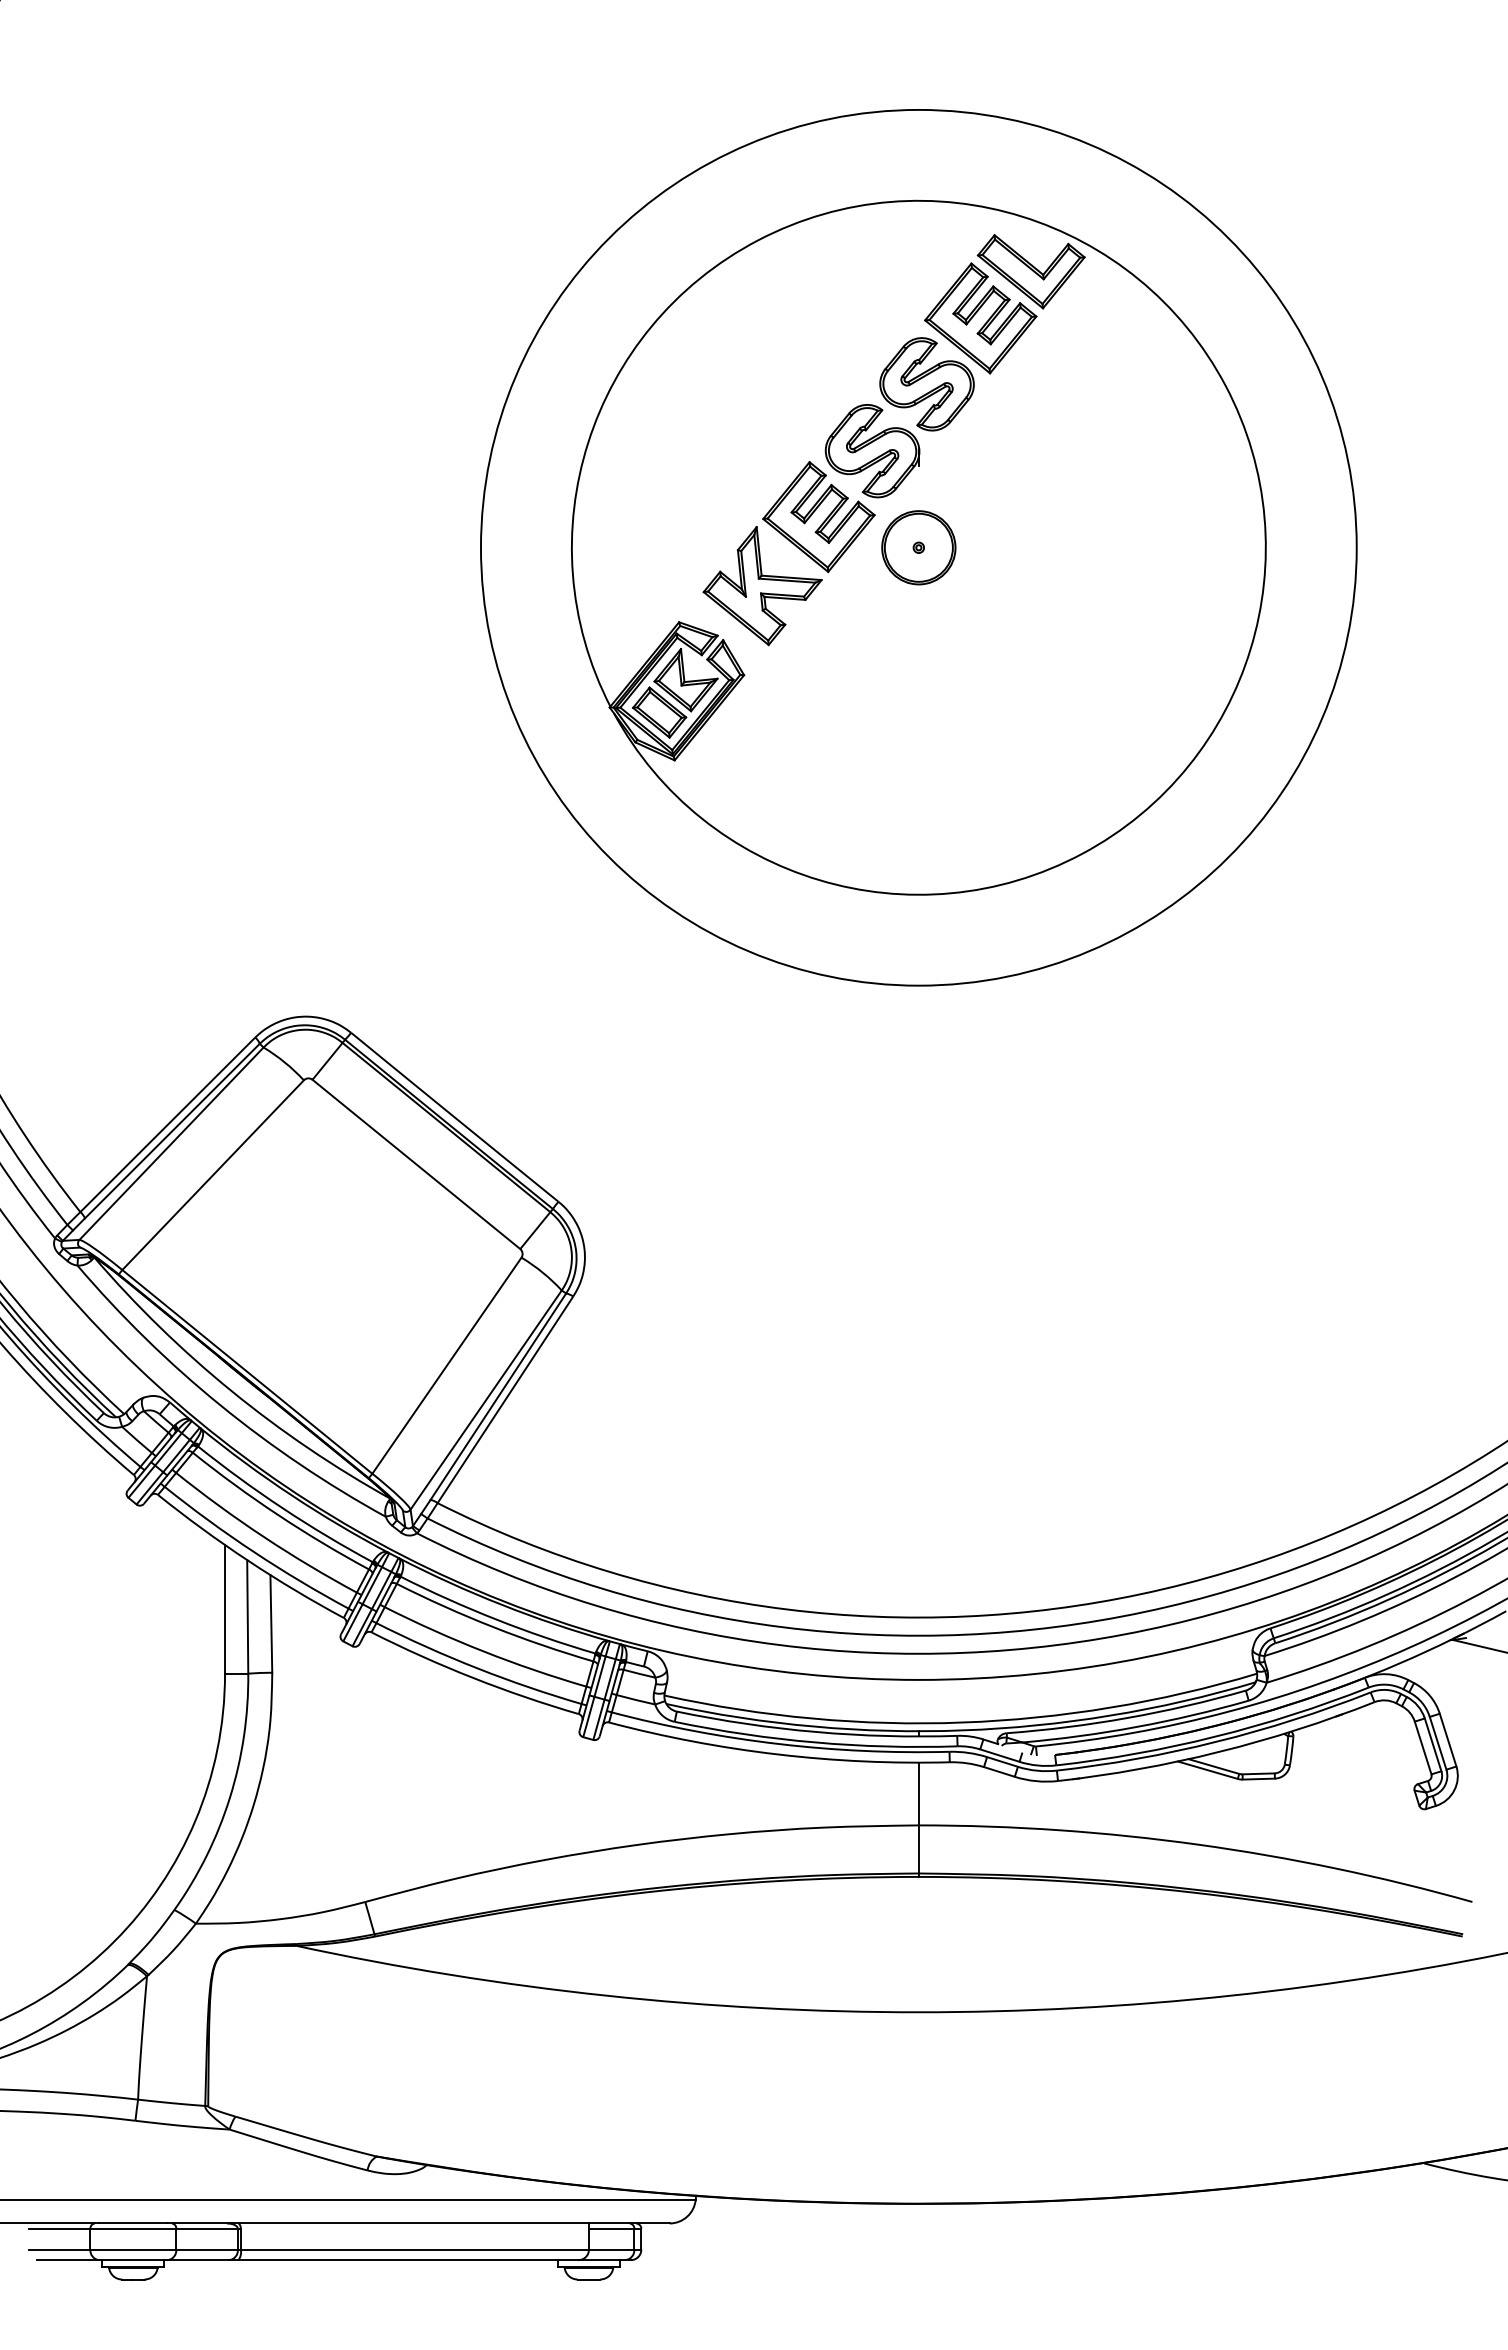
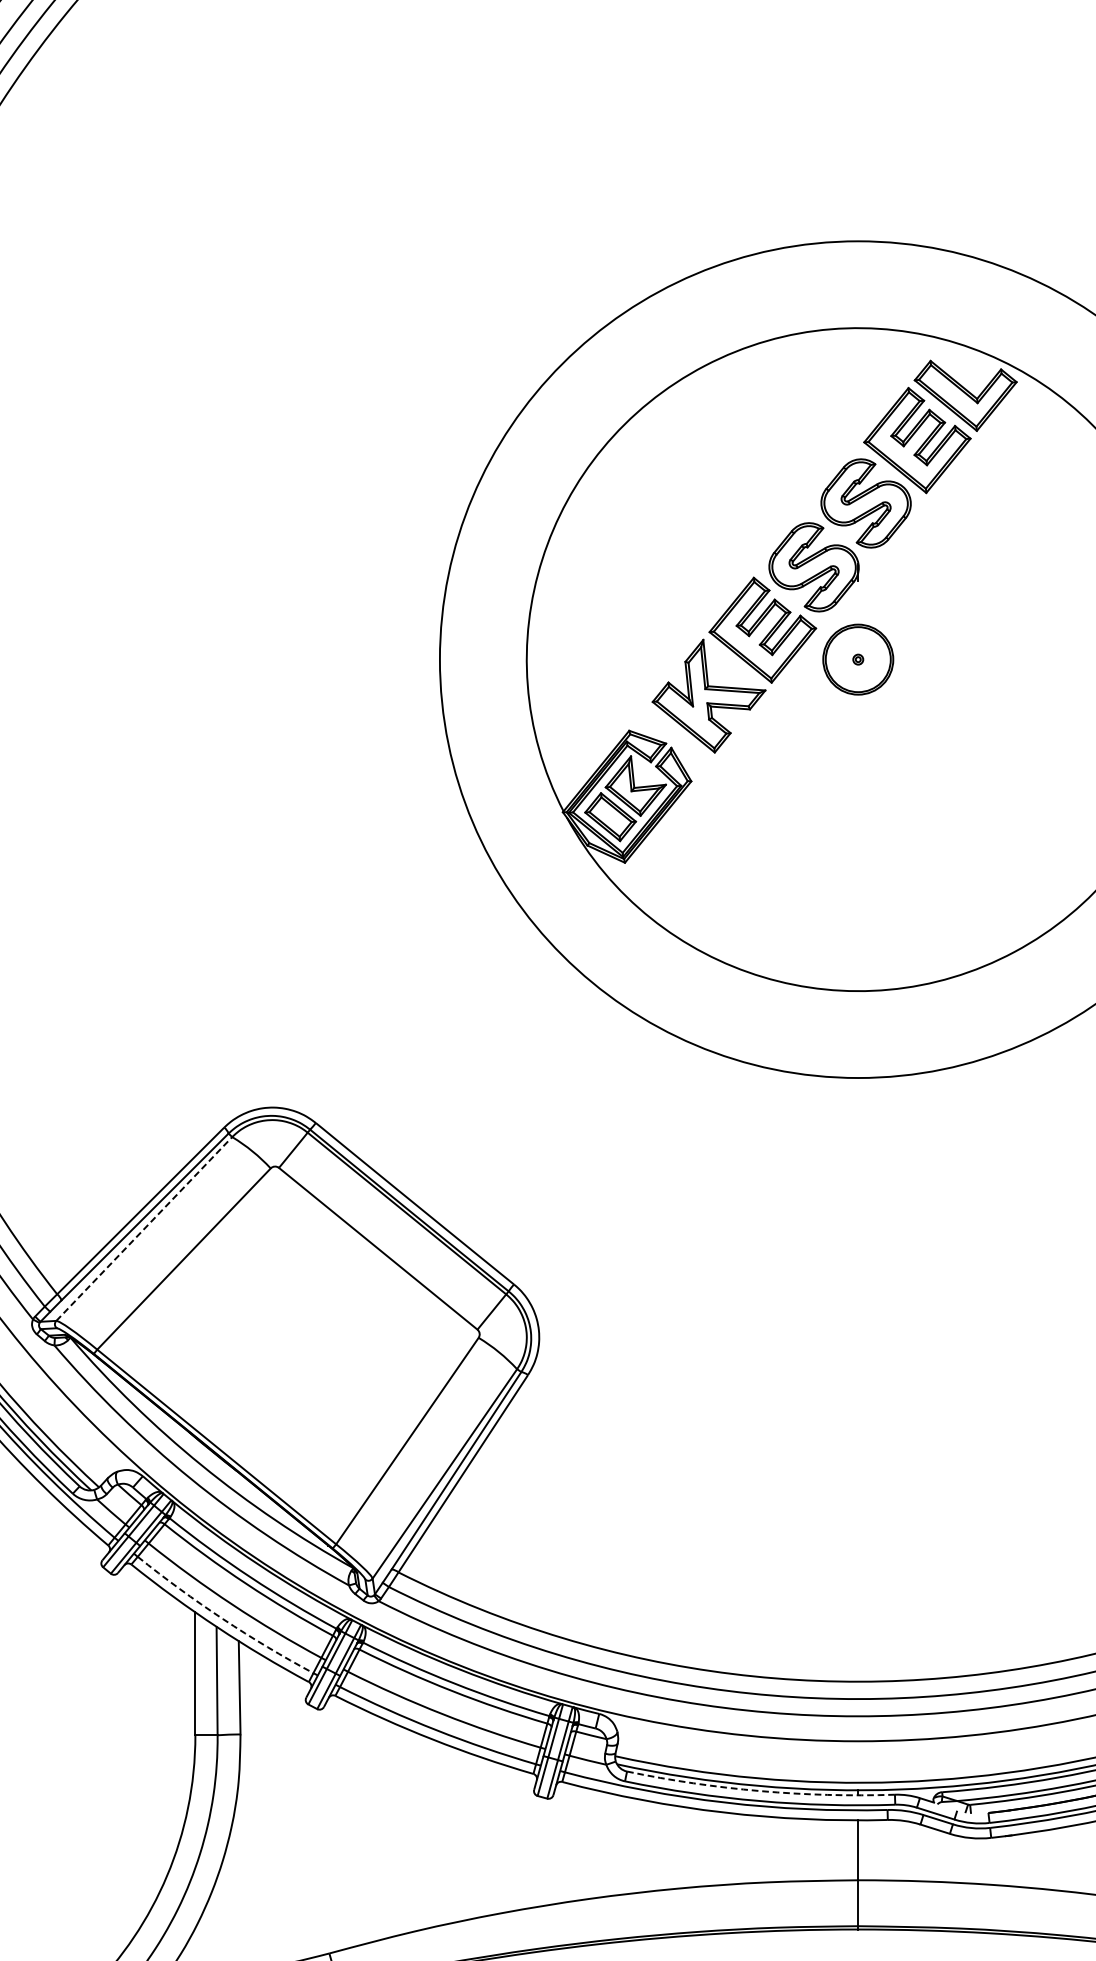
line: (171, 1143) -> (144, 1228), solid -> dashed
arc: (253, 1551) -> (222, 1618), solid -> dashed
arc: (816, 1732) -> (760, 1791), solid -> dashed

